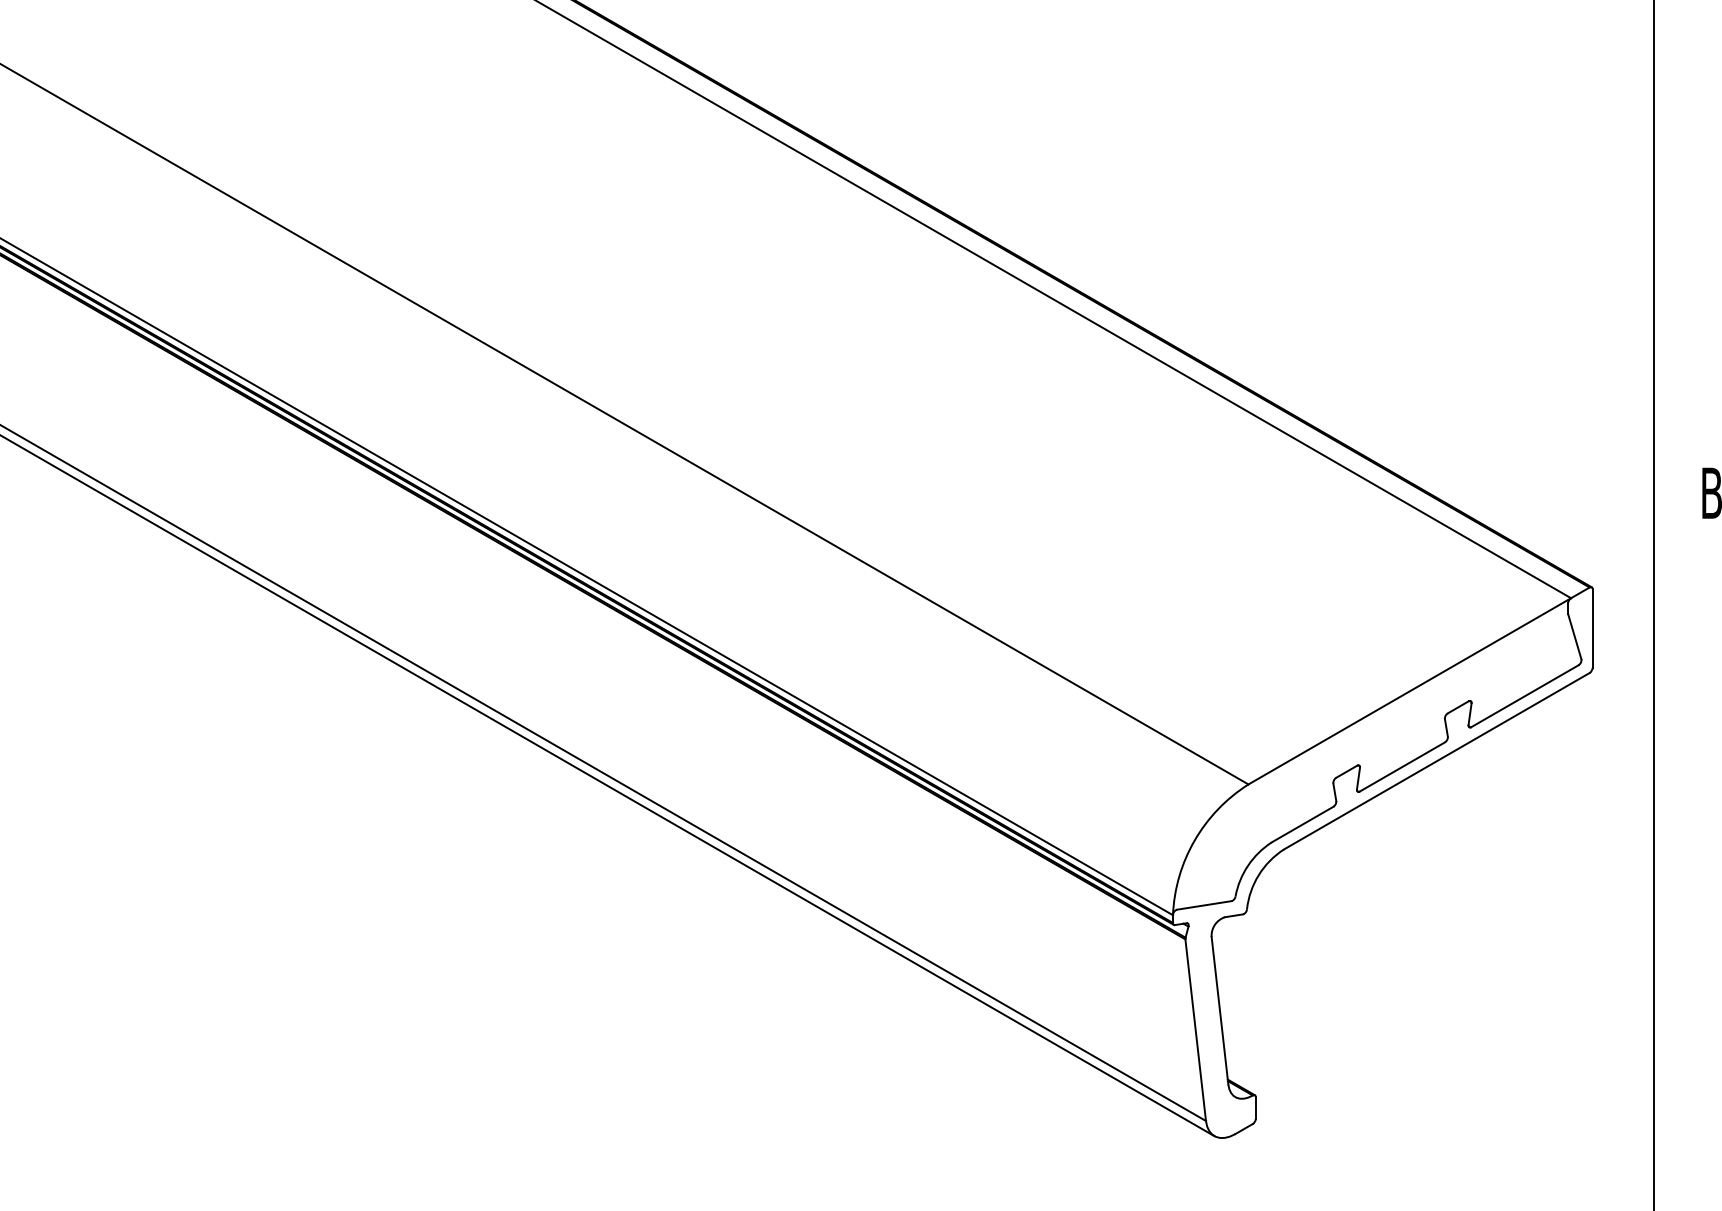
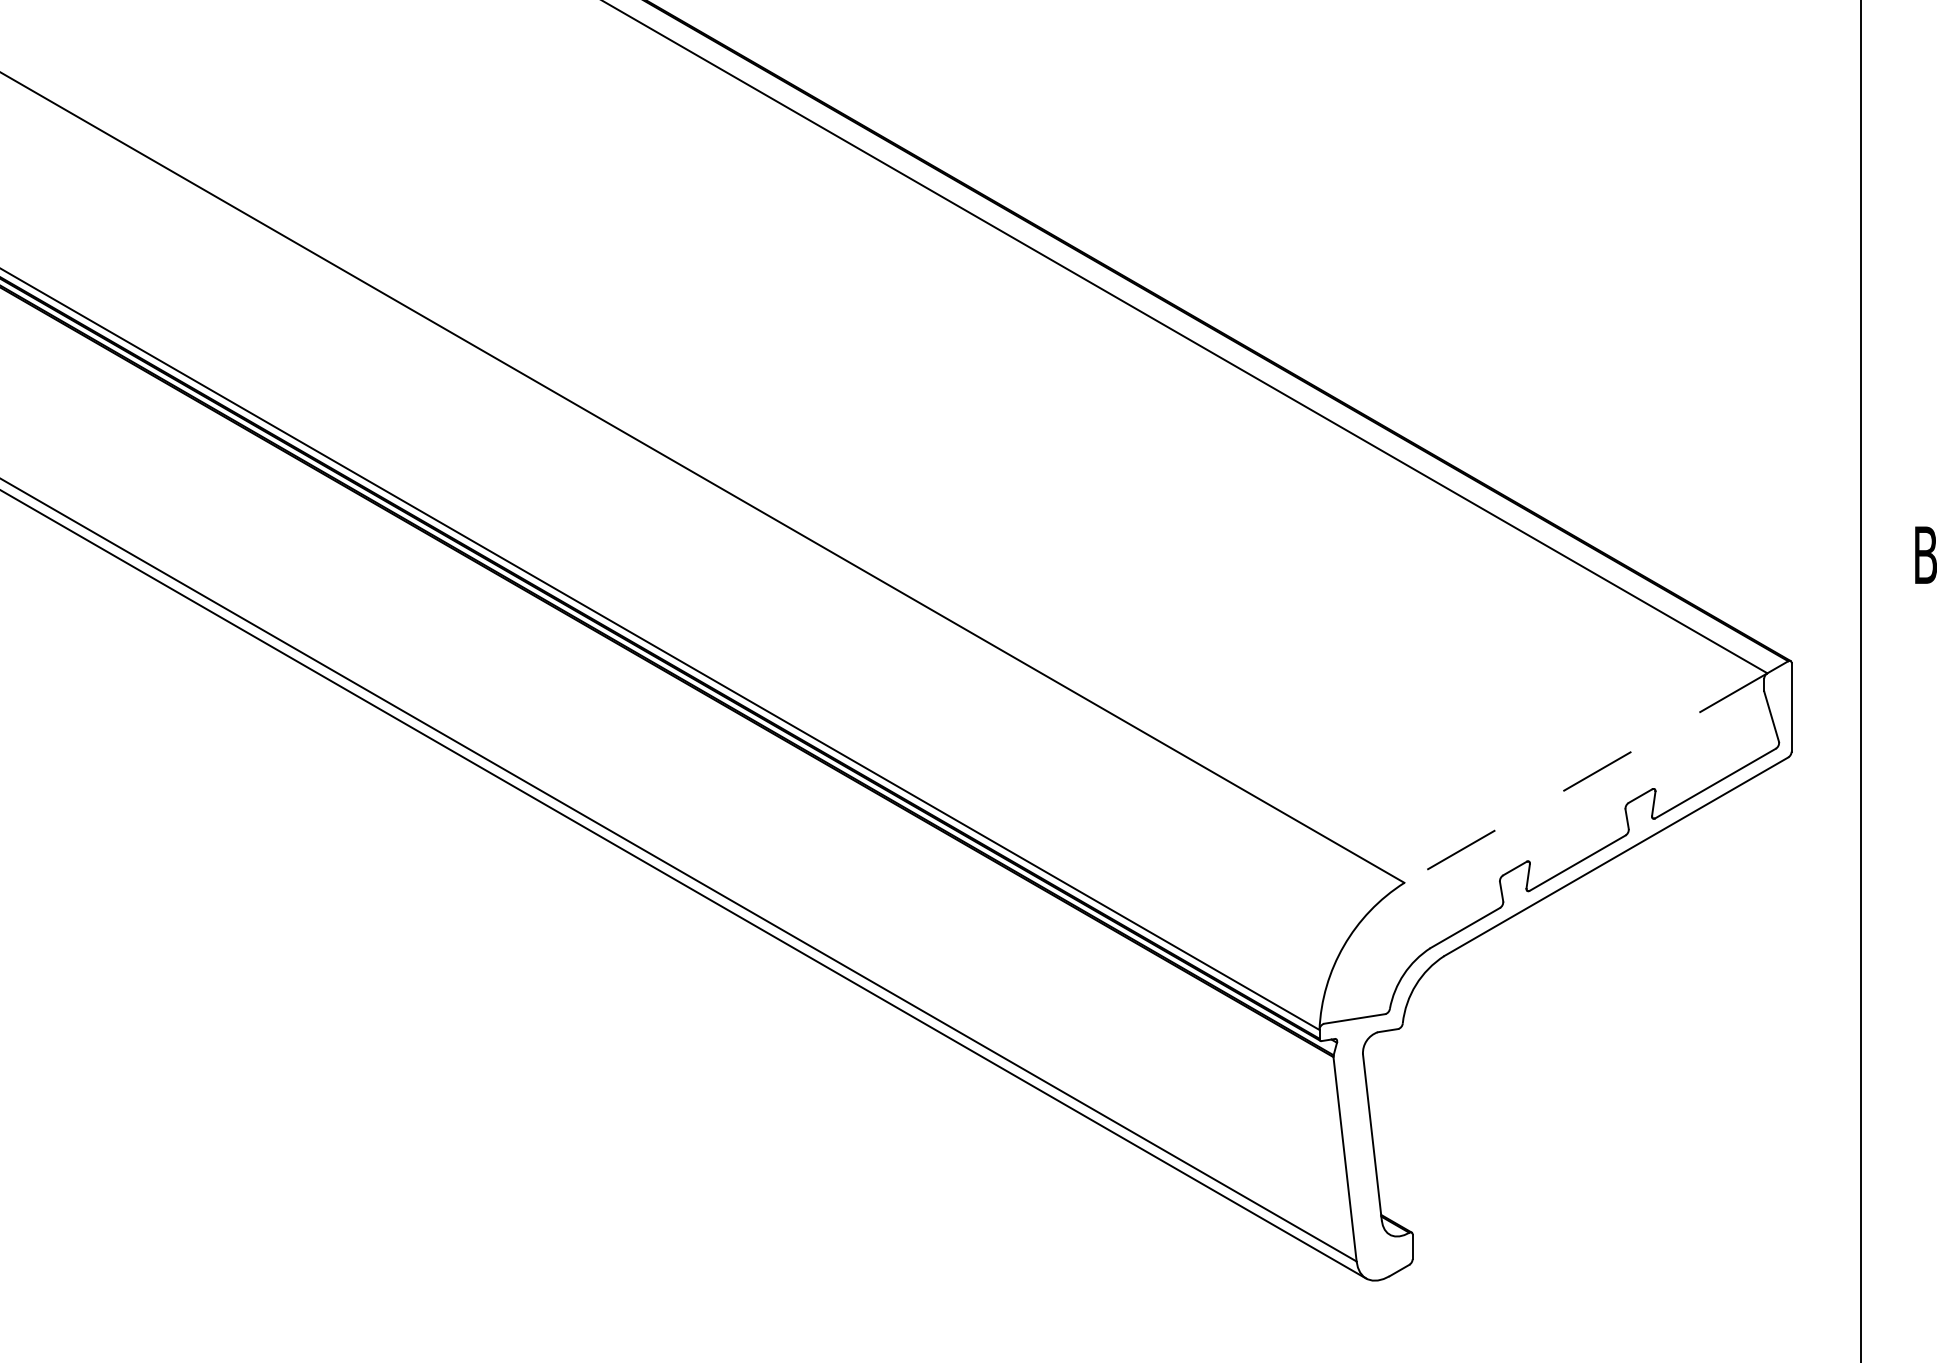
line: (1409, 691) -> (1585, 778), solid -> dashed

